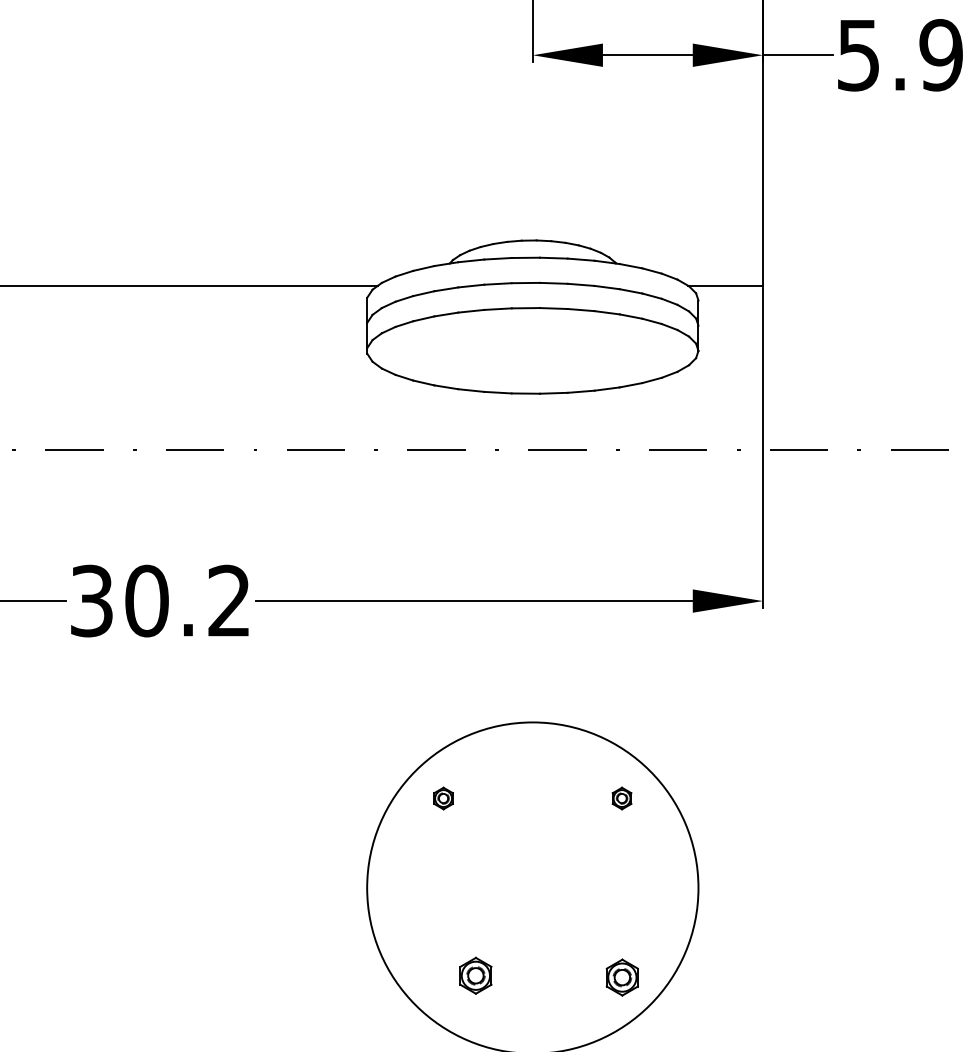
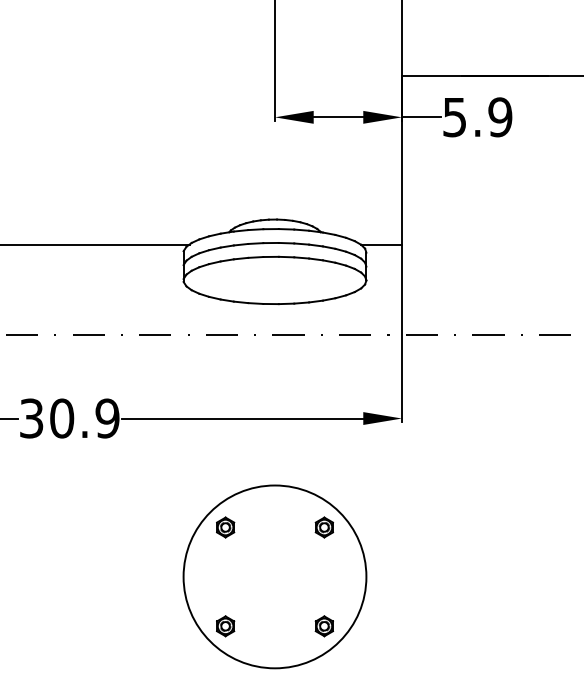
text: (229, 601) -> (107, 418), 30.2 -> 30.9
part: (443, 798) -> (225, 527), size x1.67
part: (620, 798) -> (323, 527), size x1.67
part: (475, 976) -> (225, 626), moved

